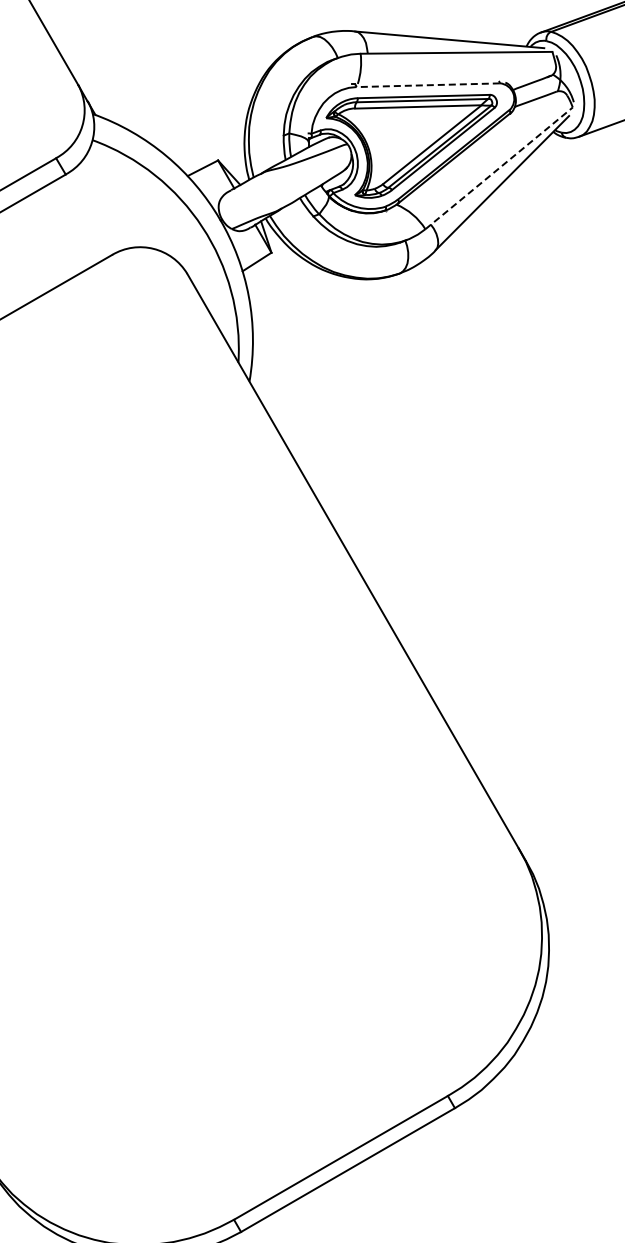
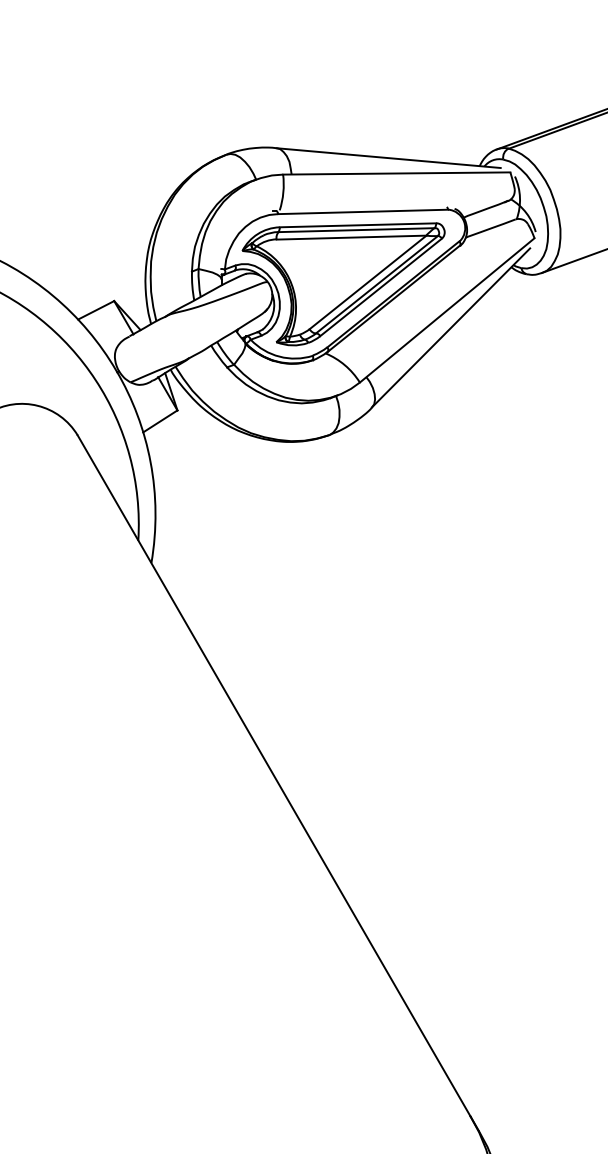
line: (428, 85) -> (363, 212), dashed -> solid
line: (499, 167) -> (447, 309), dashed -> solid

